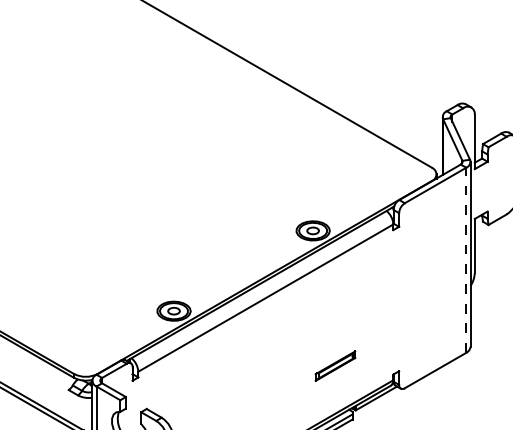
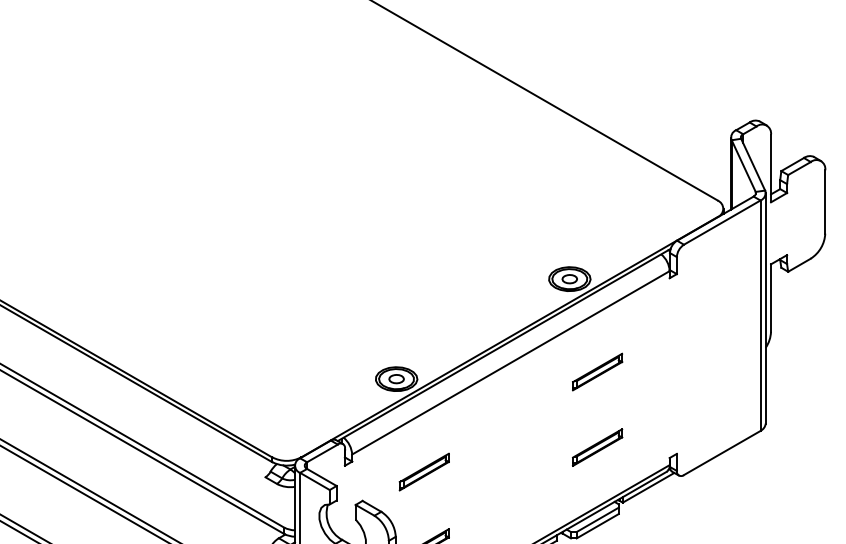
line: (466, 260) -> (760, 315), dashed -> solid
part: (335, 305) -> (597, 371), added
part: (195, 385) -> (423, 471), added

